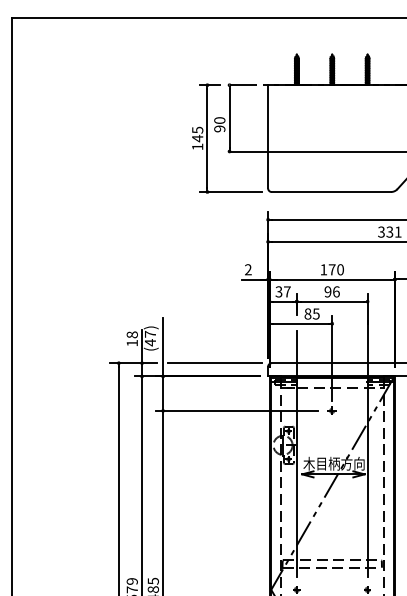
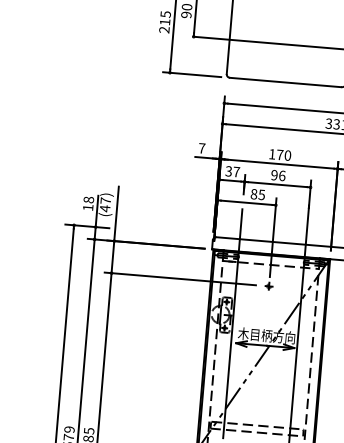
text: (197, 142) -> (164, 25), 145 -> 215
text: (248, 269) -> (202, 148), 2 -> 7
line: (215, 363) -> (164, 233), removed

